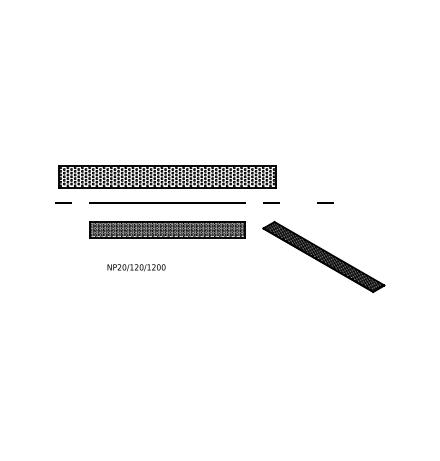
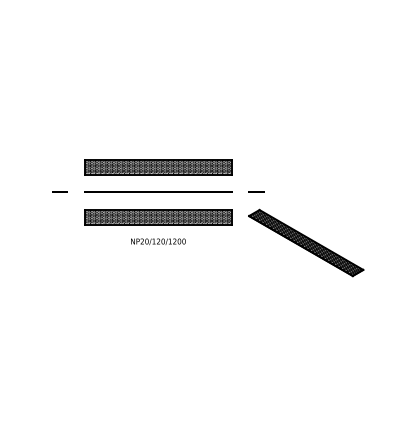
part: (167, 176) -> (158, 166), size x0.71
line: (325, 202) -> (307, 191), removed
text: (136, 267) -> (158, 241), moved

